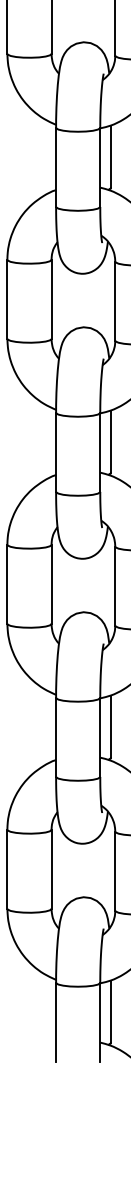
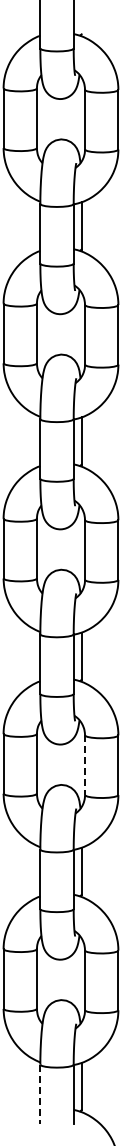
line: (115, 586) -> (85, 765), solid -> dashed
line: (56, 1022) -> (40, 1094), solid -> dashed

